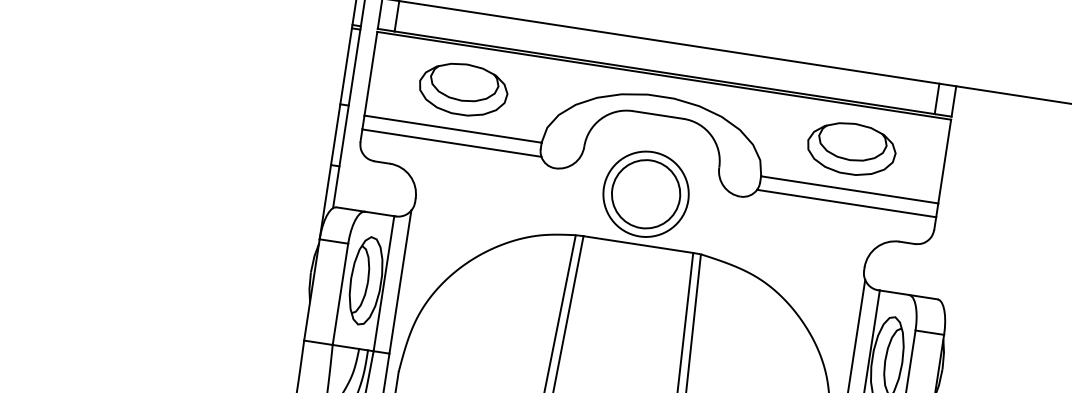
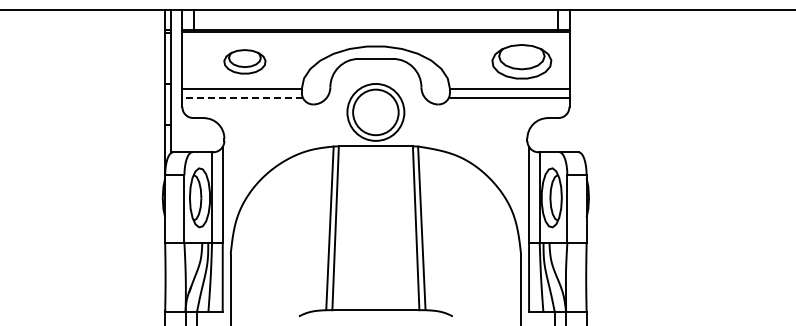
part: (462, 89) -> (244, 61), size x0.7
line: (451, 143) -> (242, 98), solid -> dashed
part: (851, 148) -> (521, 61), moved

